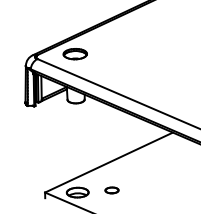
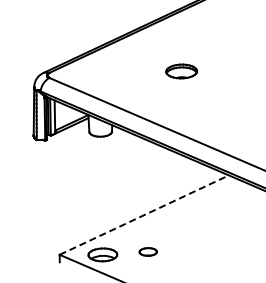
part: (75, 54) -> (181, 71), moved
line: (109, 162) -> (144, 214), solid -> dashed

